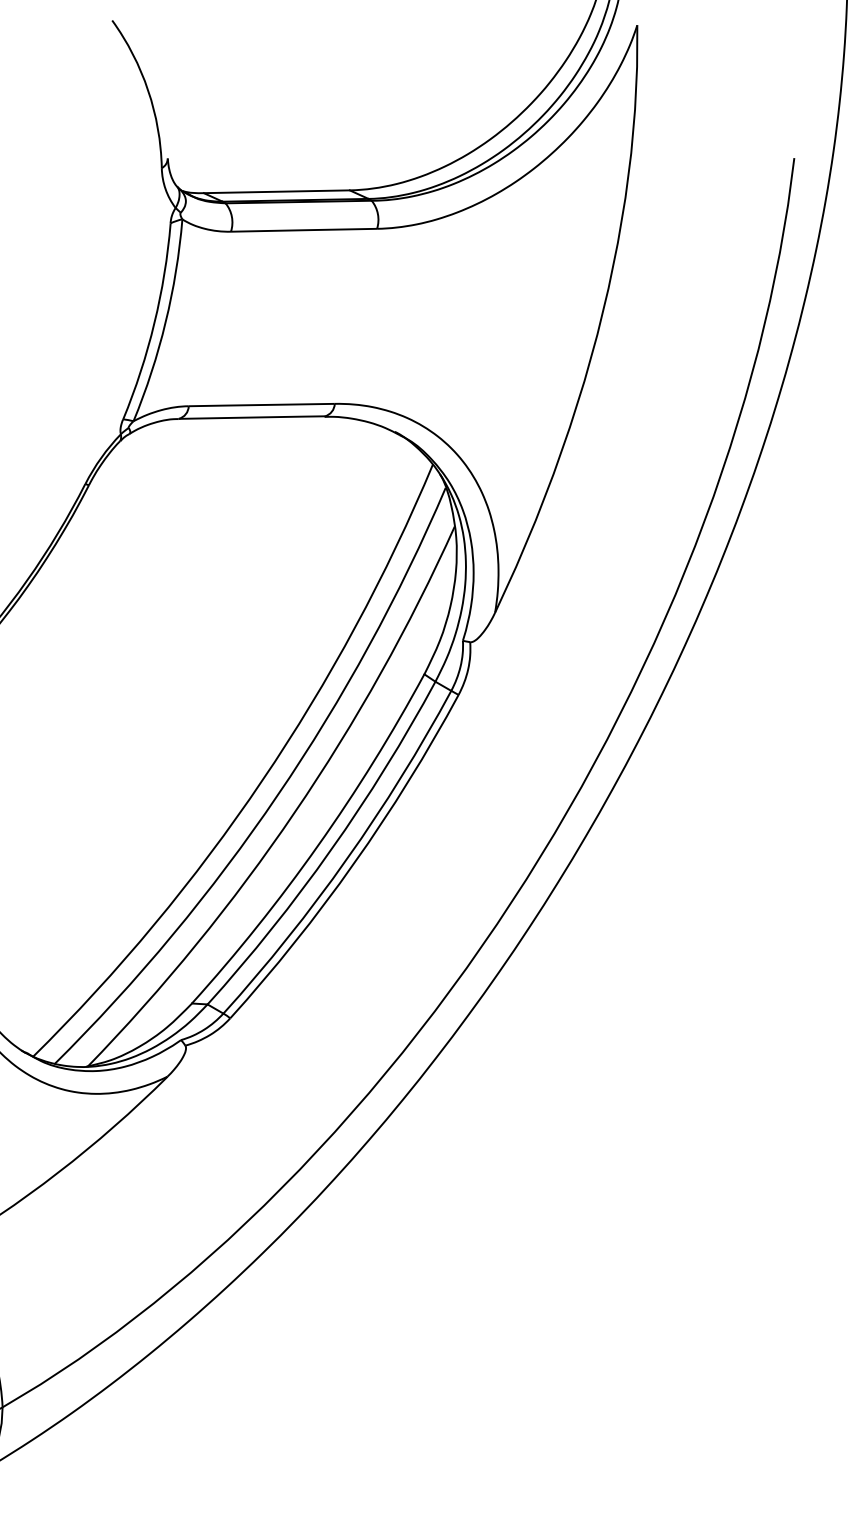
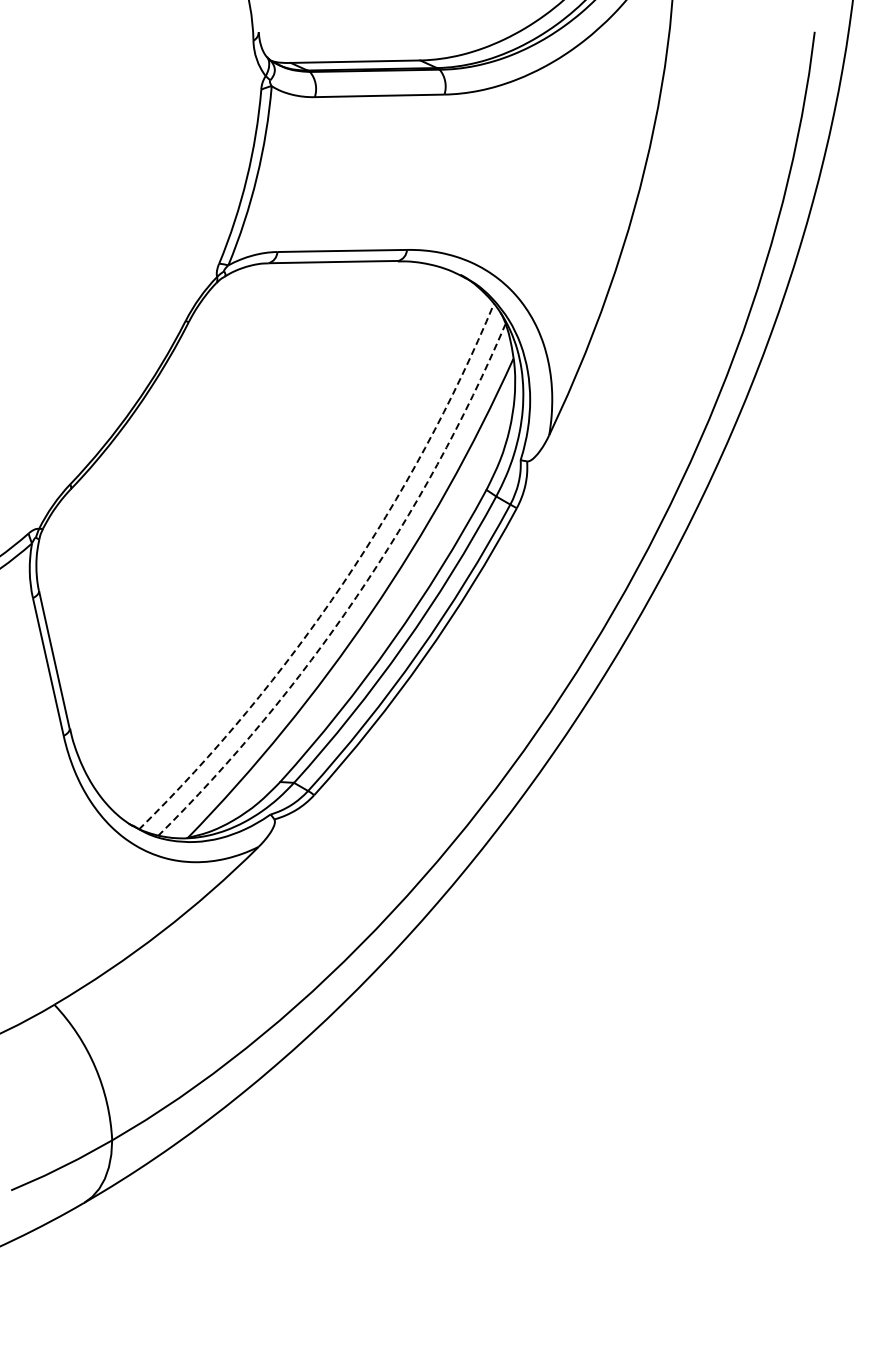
arc: (262, 780) -> (342, 584), solid -> dashed
arc: (277, 795) -> (356, 597), solid -> dashed

